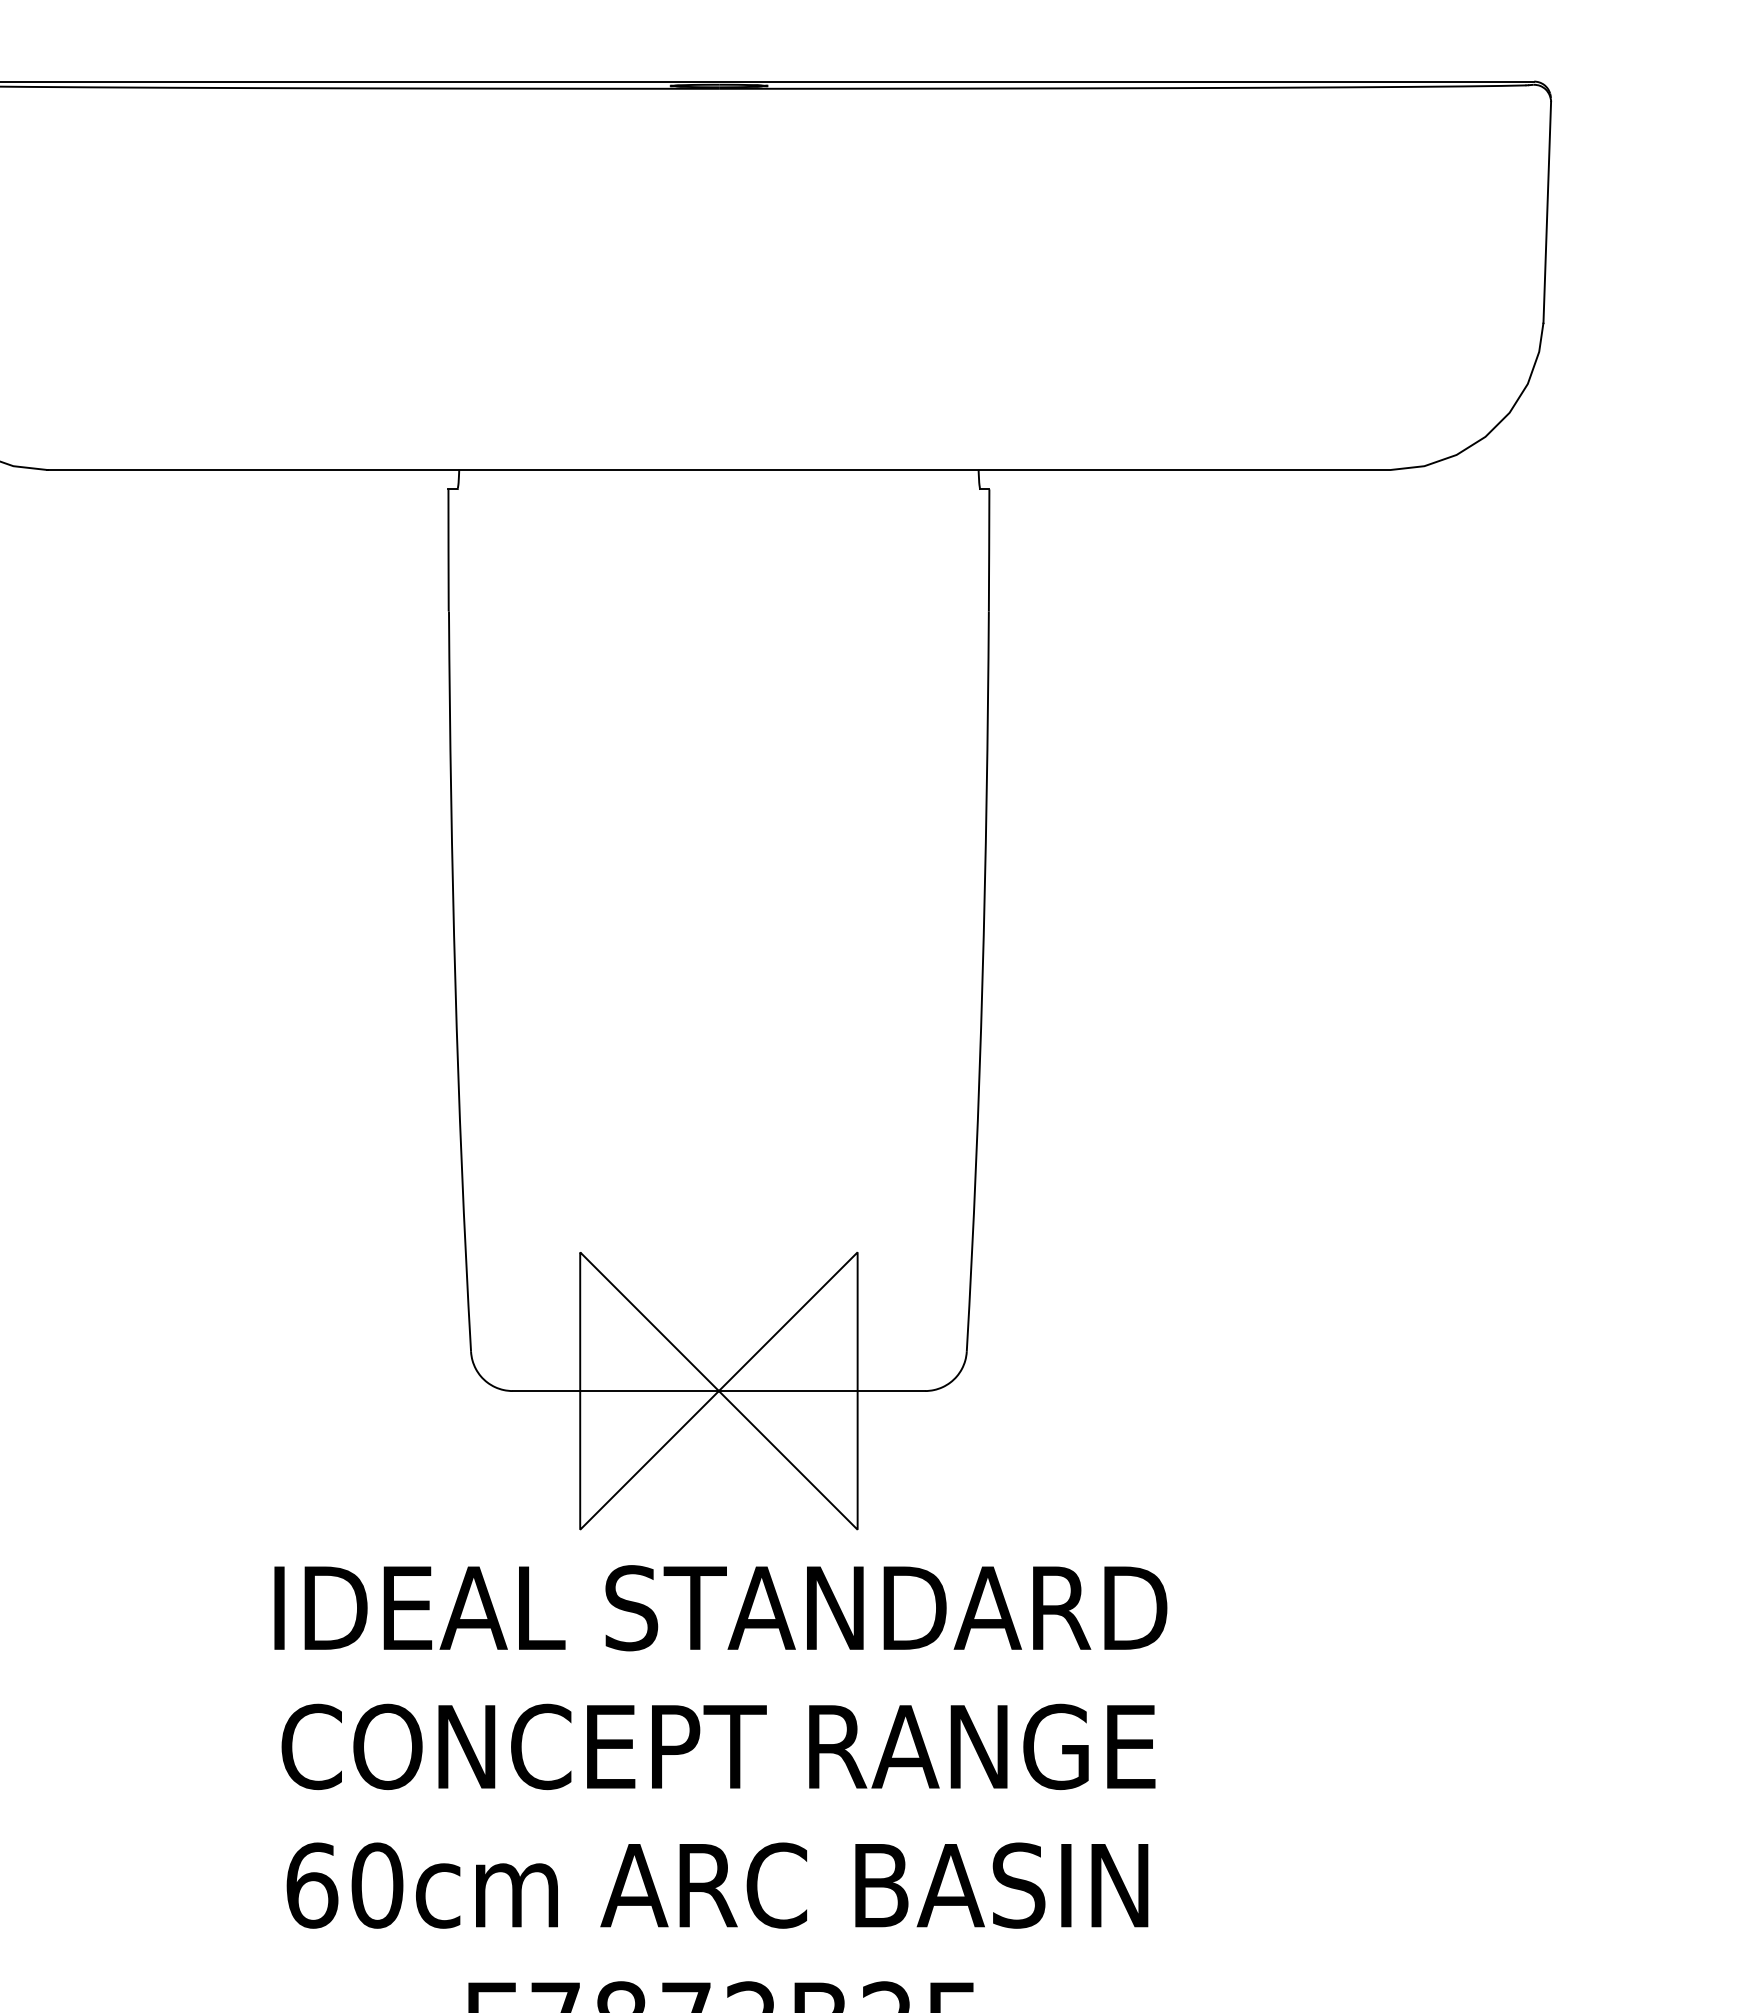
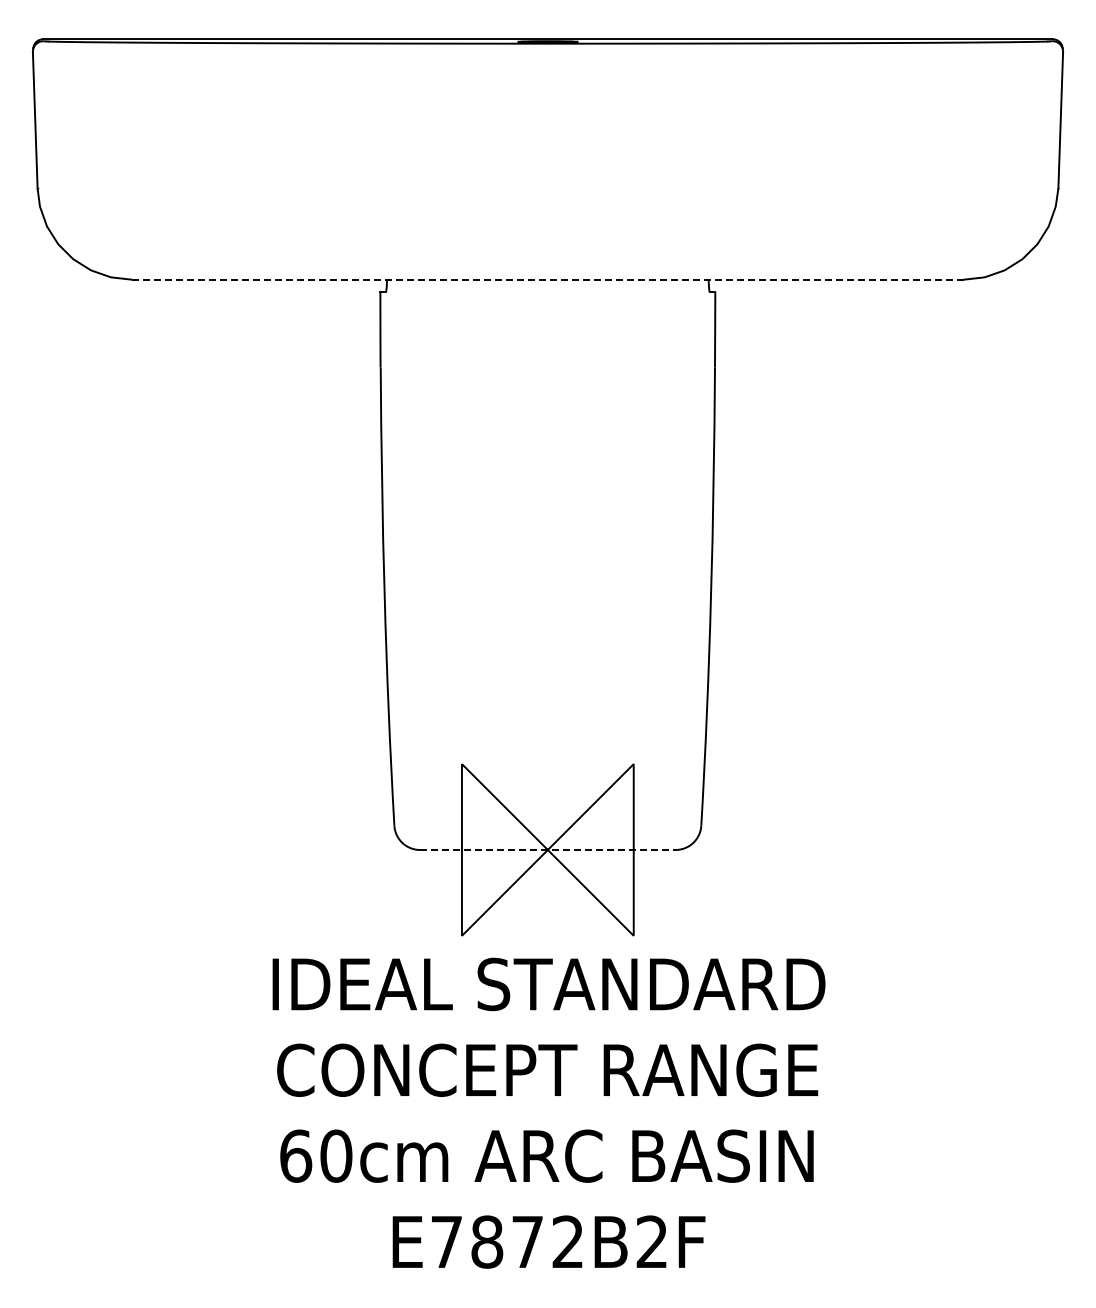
line: (718, 469) -> (547, 279), solid -> dashed
line: (718, 1390) -> (547, 849), solid -> dashed

